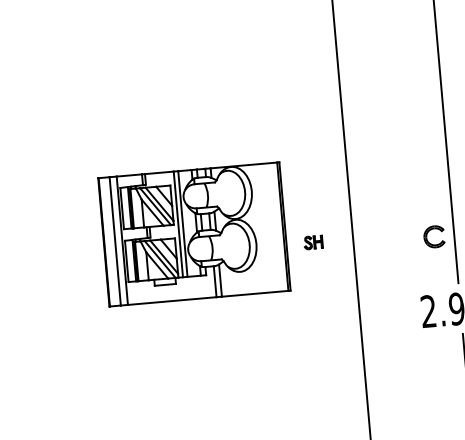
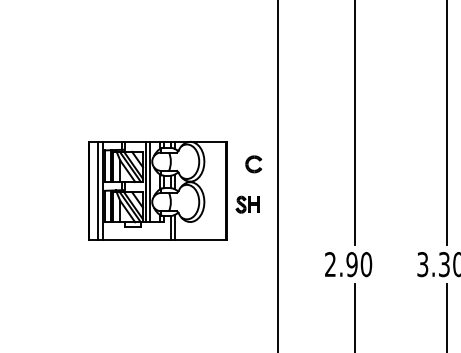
part: (434, 237) -> (253, 164), moved
part: (313, 242) -> (247, 204), size x1.67

